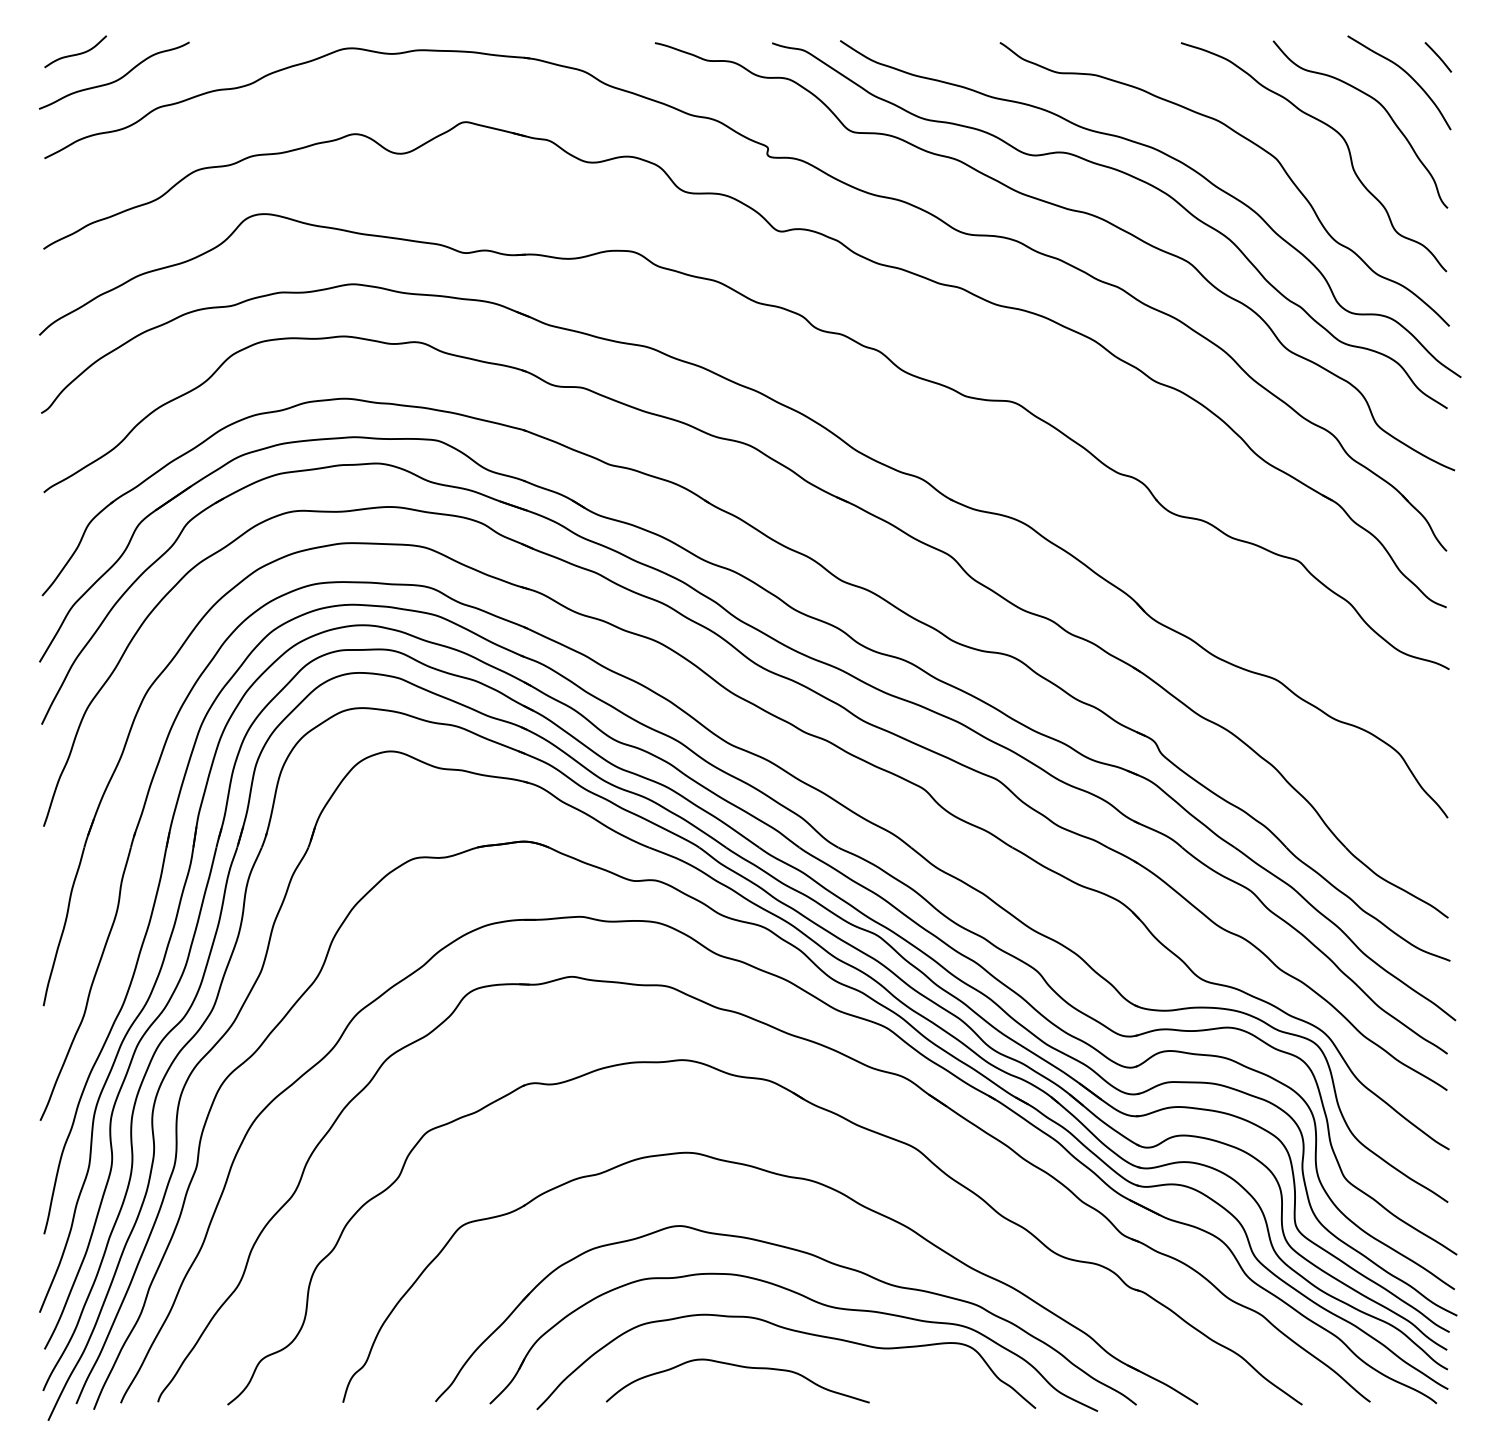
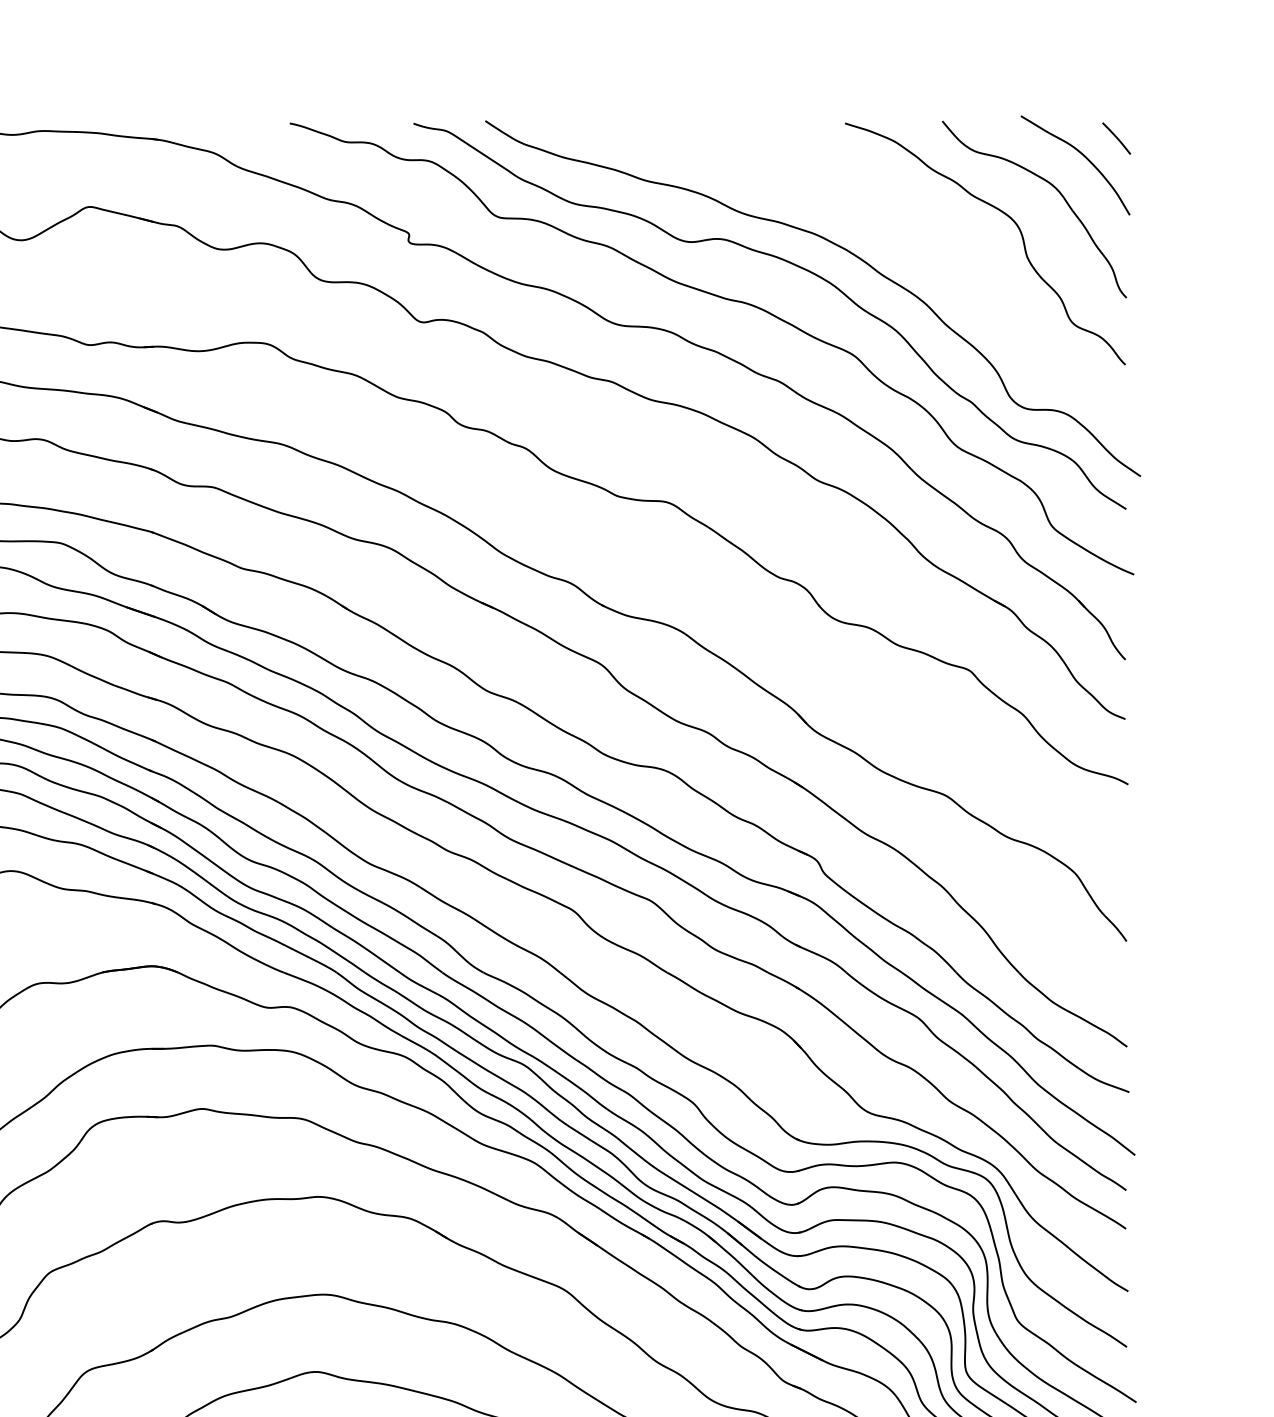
curve: (1250, 142) -> (918, 228), removed

